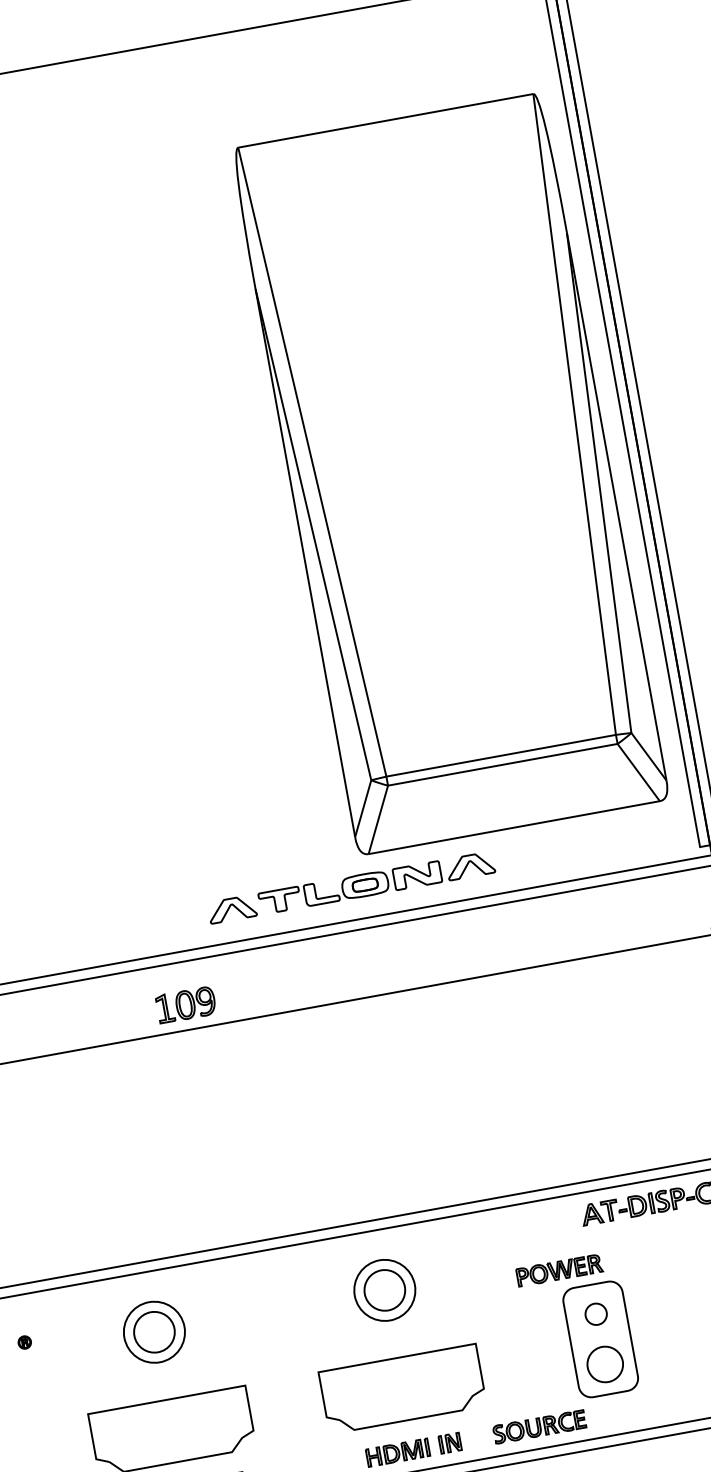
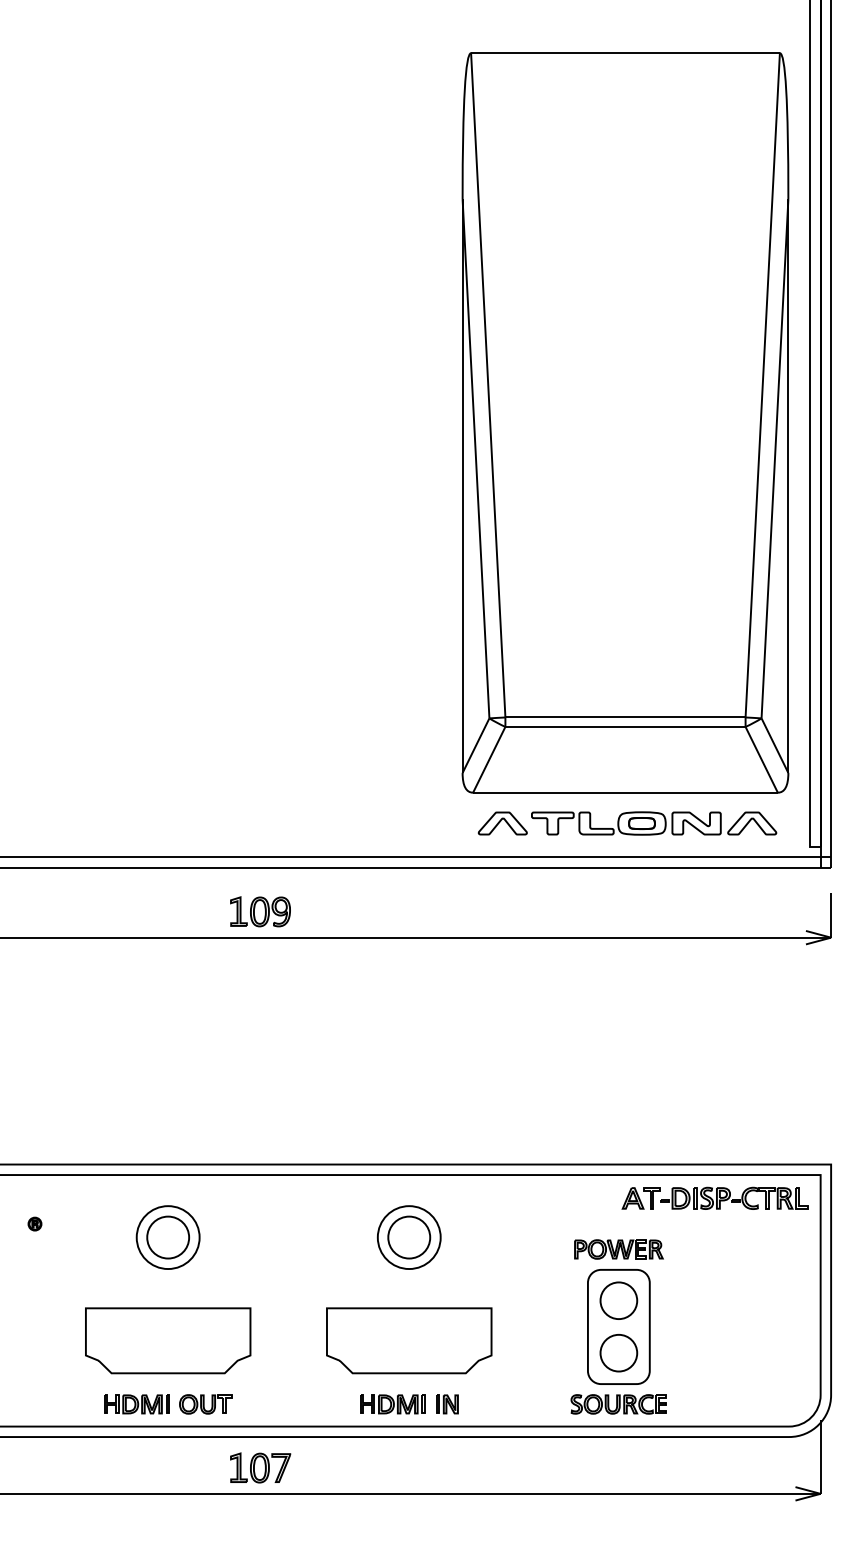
part: (351, 887) -> (627, 823), moved
part: (559, 1270) -> (618, 1249), moved
part: (595, 1314) -> (618, 1300), size x1.67
part: (539, 1427) -> (618, 1404), moved

